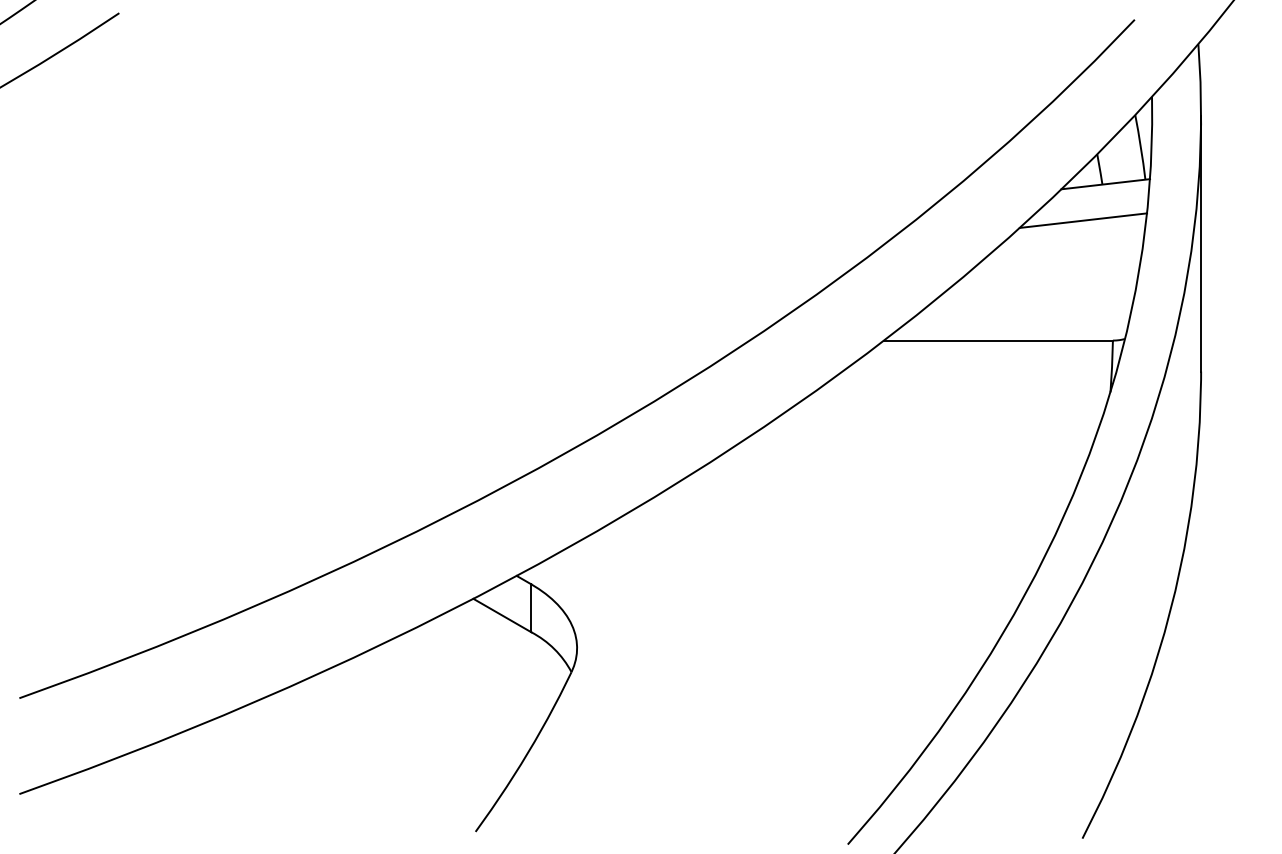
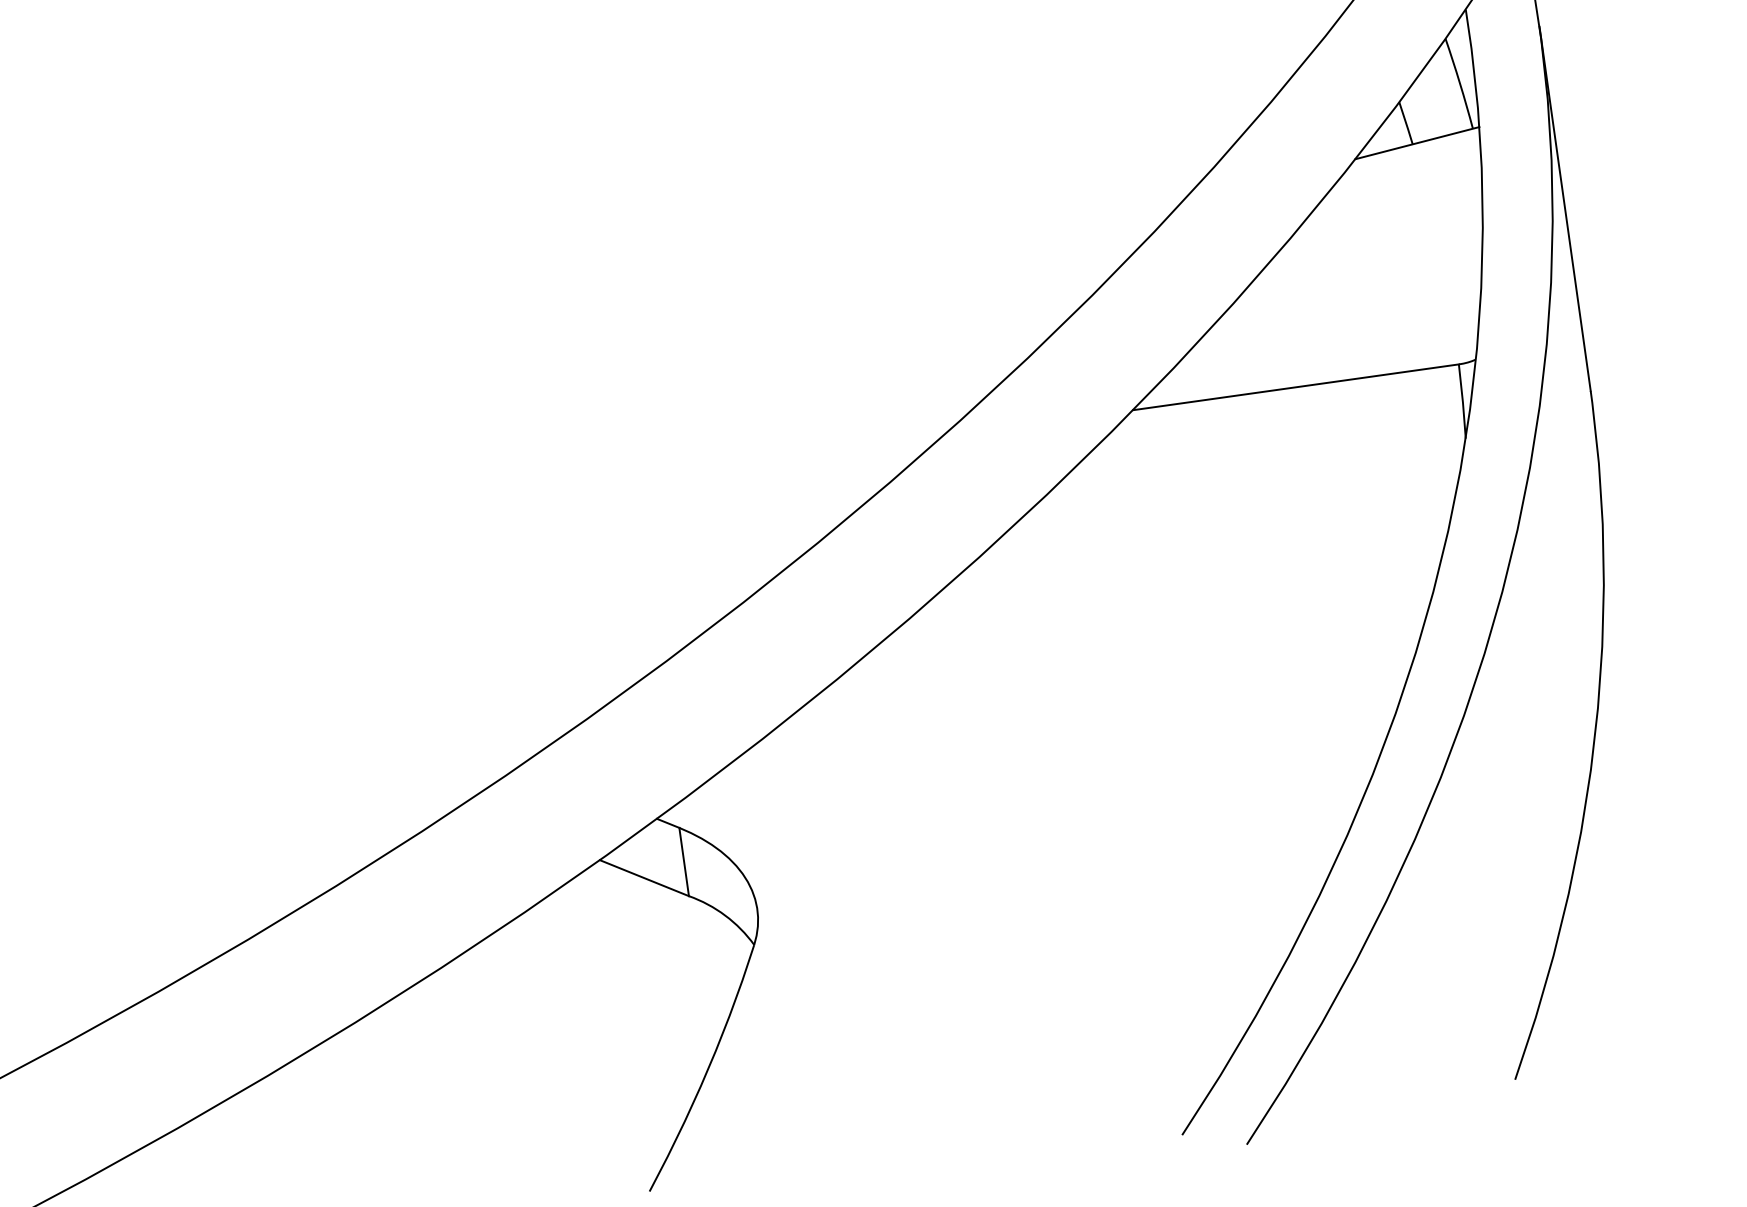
line: (1083, 220) -> (1392, 199), removed

